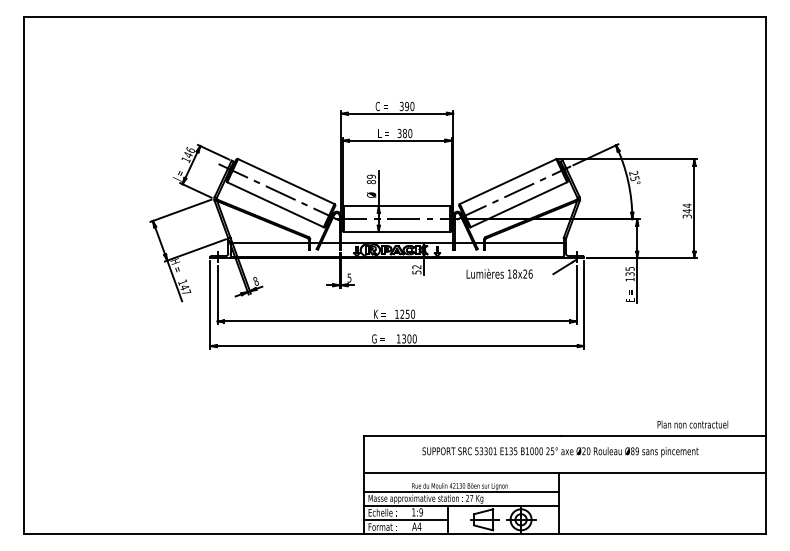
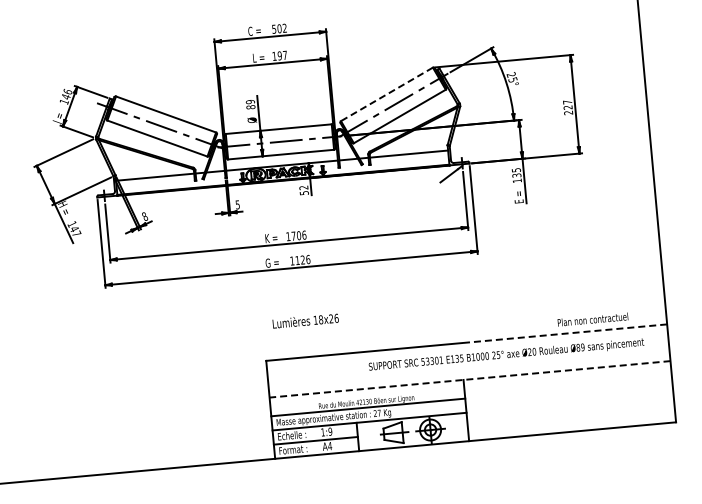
text: (407, 106) -> (279, 28), 390 -> 502
text: (404, 133) -> (279, 55), 380 -> 197
line: (507, 181) -> (386, 94), solid -> dashed
text: (686, 210) -> (567, 107), 344 -> 227
text: (499, 273) -> (305, 320), moved
text: (407, 313) -> (298, 234), 1250 -> 1706
text: (409, 338) -> (302, 259), 1300 -> 1126
line: (663, 436) -> (564, 334), solid -> dashed
text: (560, 452) -> (506, 355), moved
line: (564, 472) -> (469, 379), solid -> dashed

